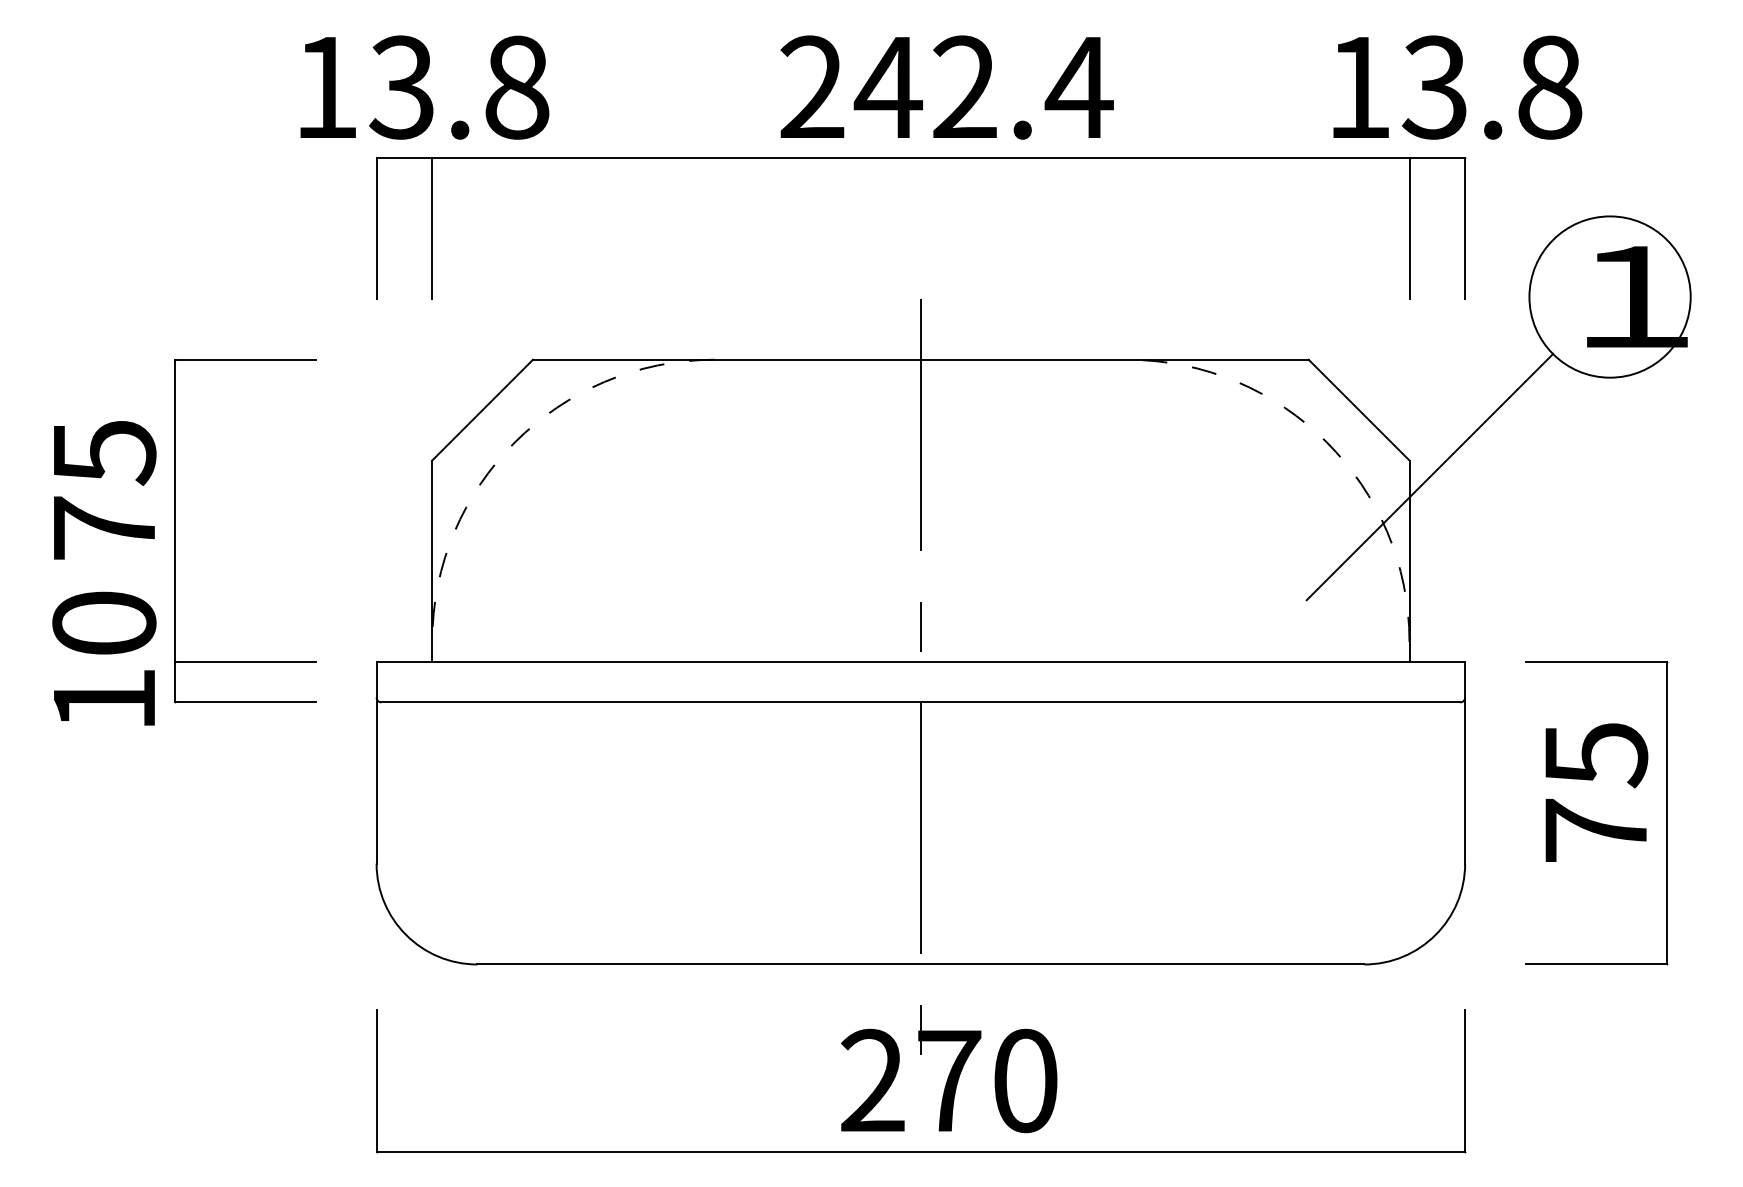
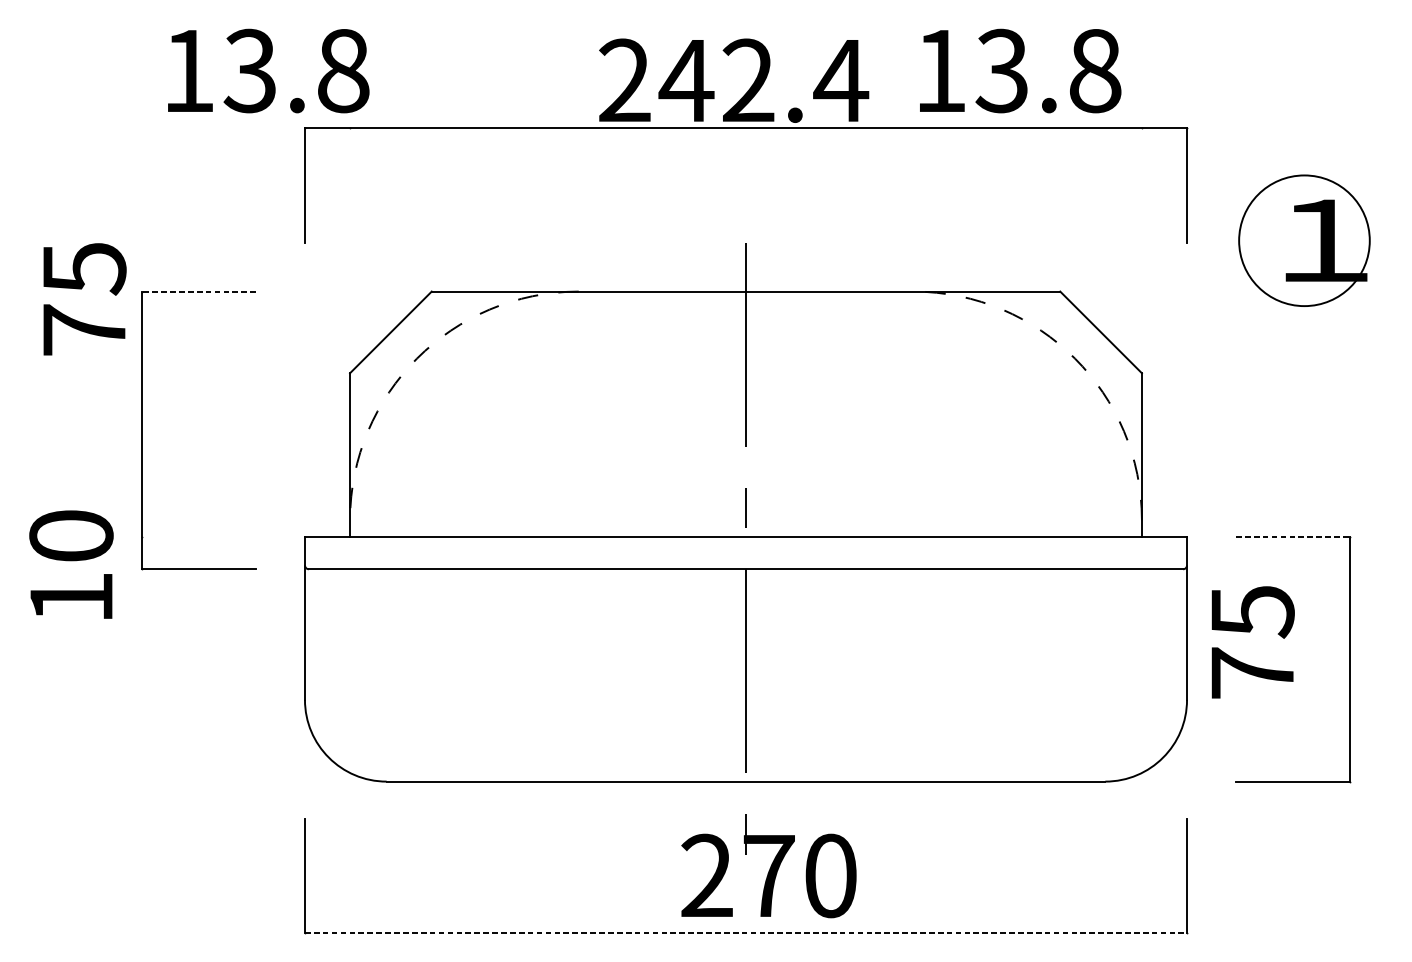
text: (424, 87) -> (268, 70), moved
text: (946, 87) -> (733, 80), moved
text: (1457, 87) -> (1020, 70), moved
line: (432, 228) -> (350, 185), removed
line: (1409, 228) -> (1141, 185), removed
line: (245, 359) -> (198, 291), solid -> dashed
line: (1429, 477) -> (1158, 387), removed
text: (105, 490) -> (85, 299), moved
text: (104, 658) -> (71, 564), moved
line: (245, 662) -> (198, 536), removed
line: (1596, 662) -> (1293, 536), solid -> dashed
text: (1596, 792) -> (1252, 642), moved
line: (921, 1151) -> (746, 933), solid -> dashed

